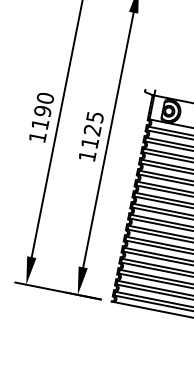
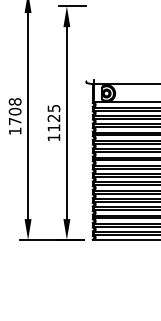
text: (43, 111) -> (15, 111), 1190 -> 1708

